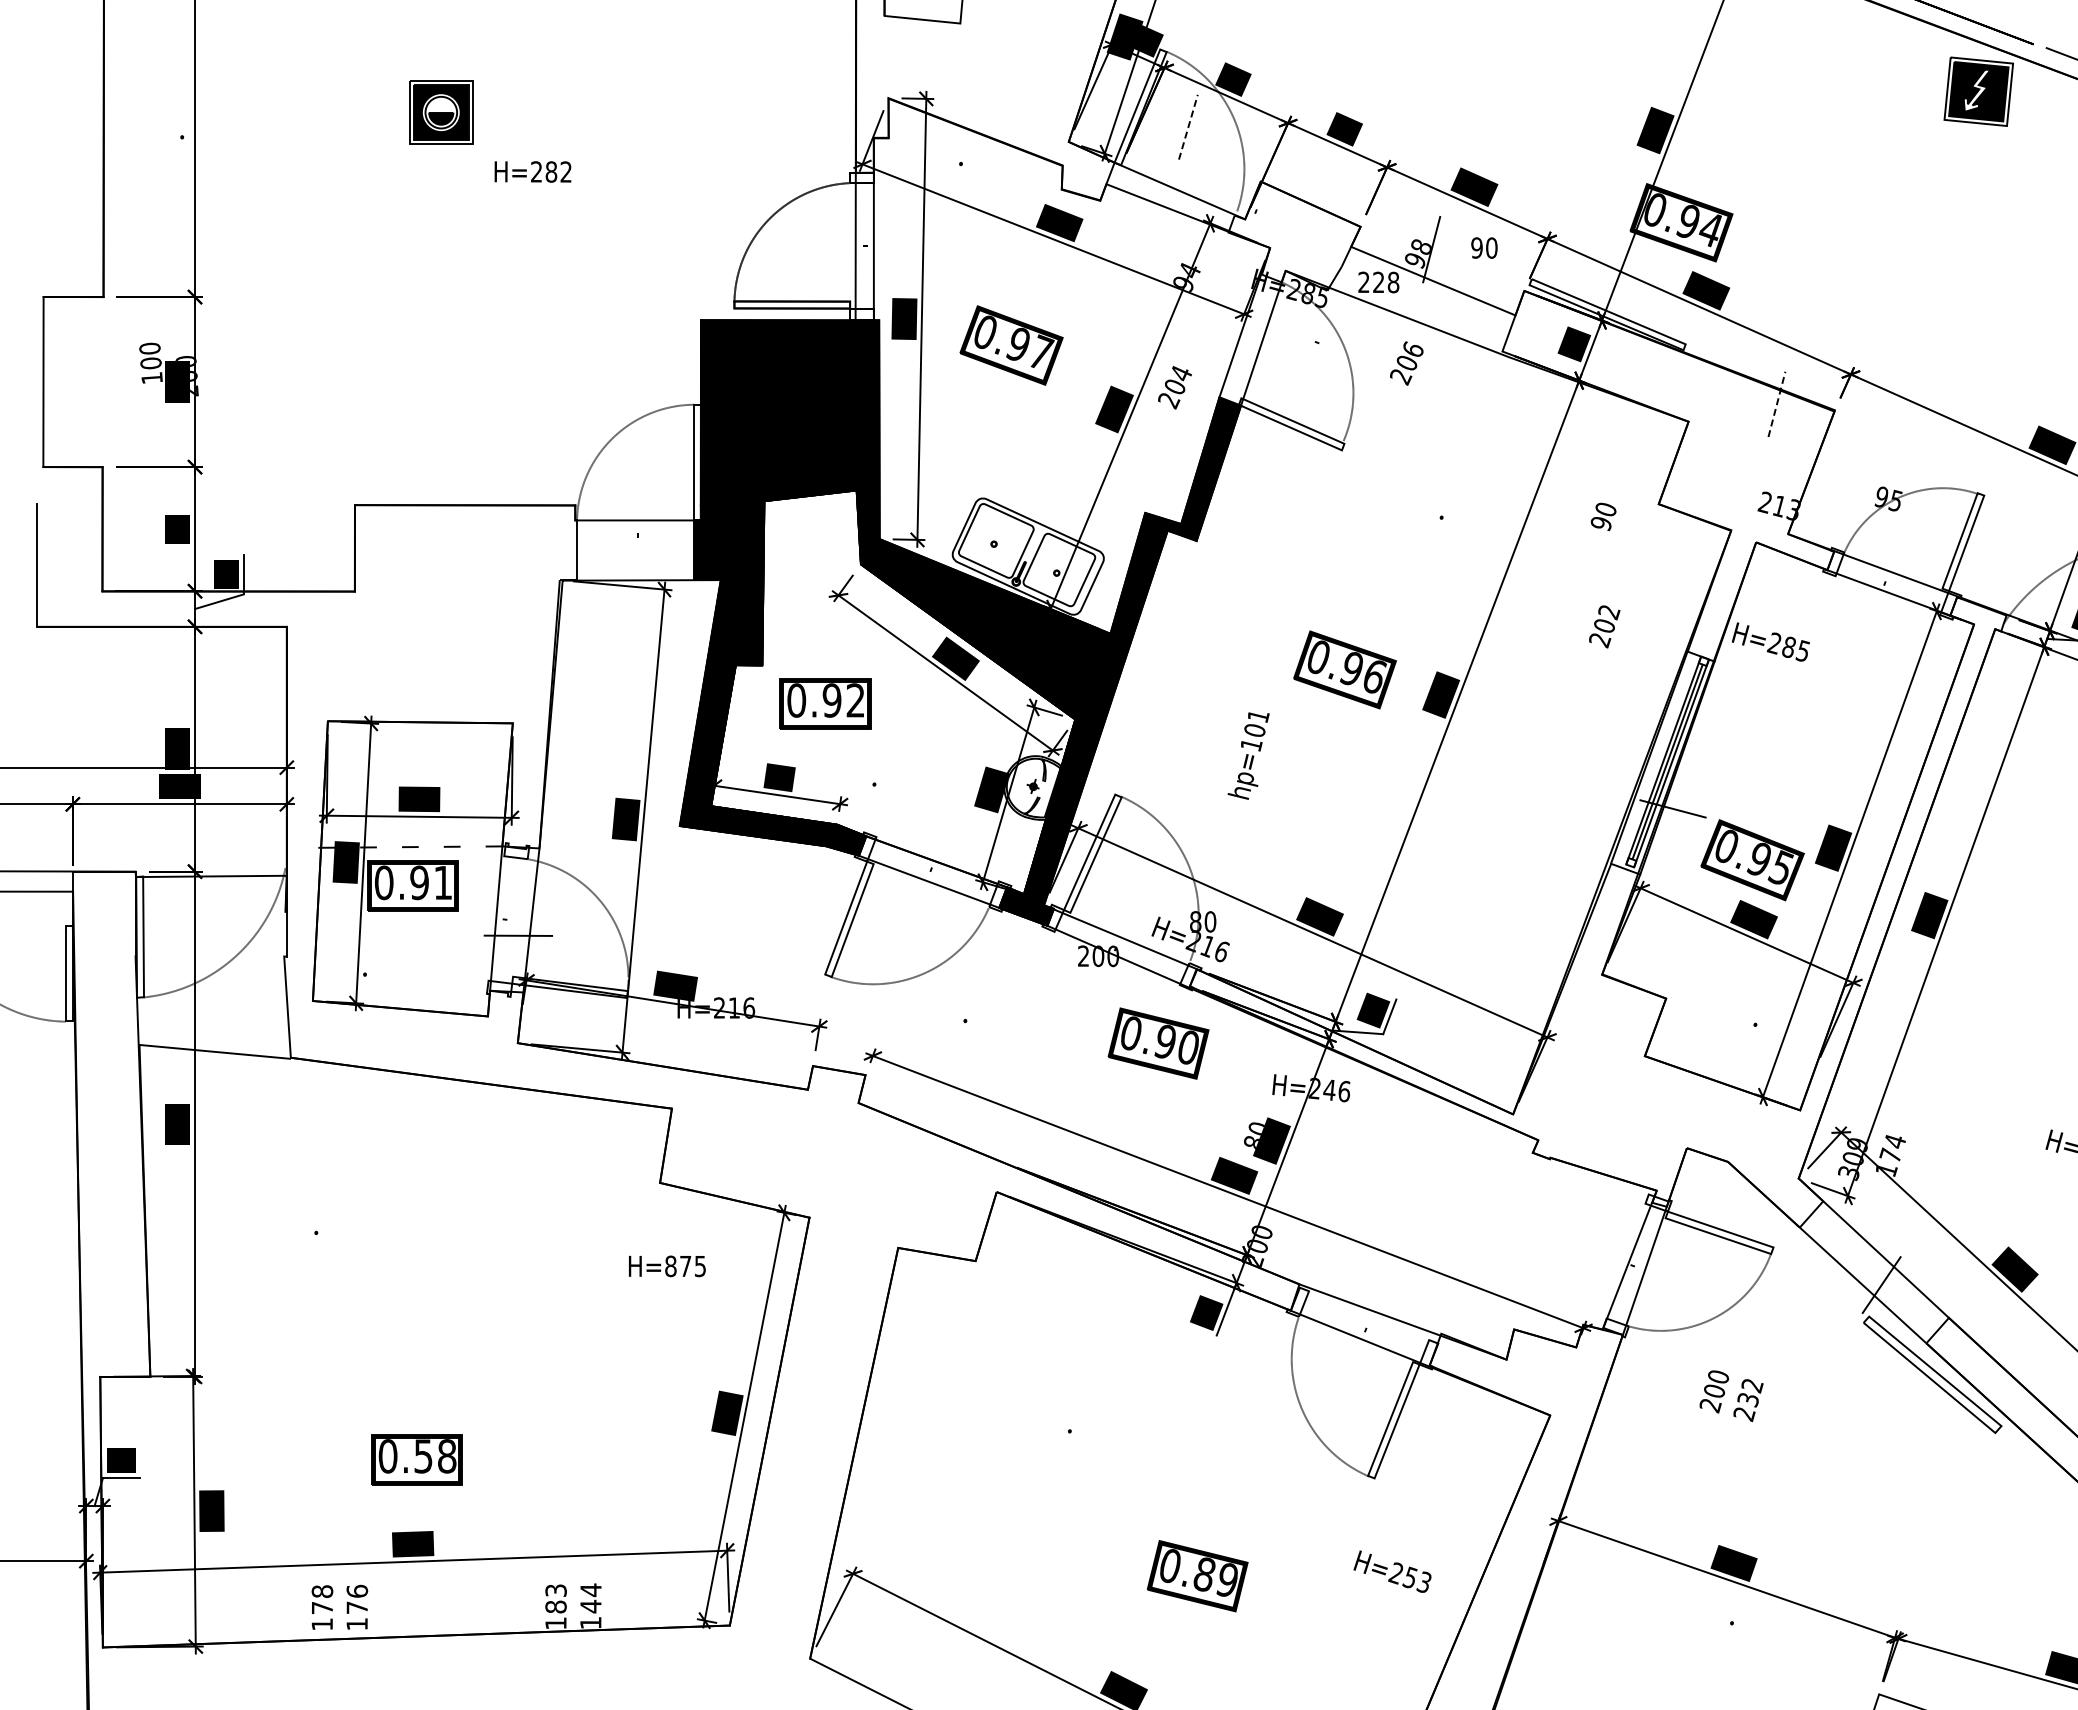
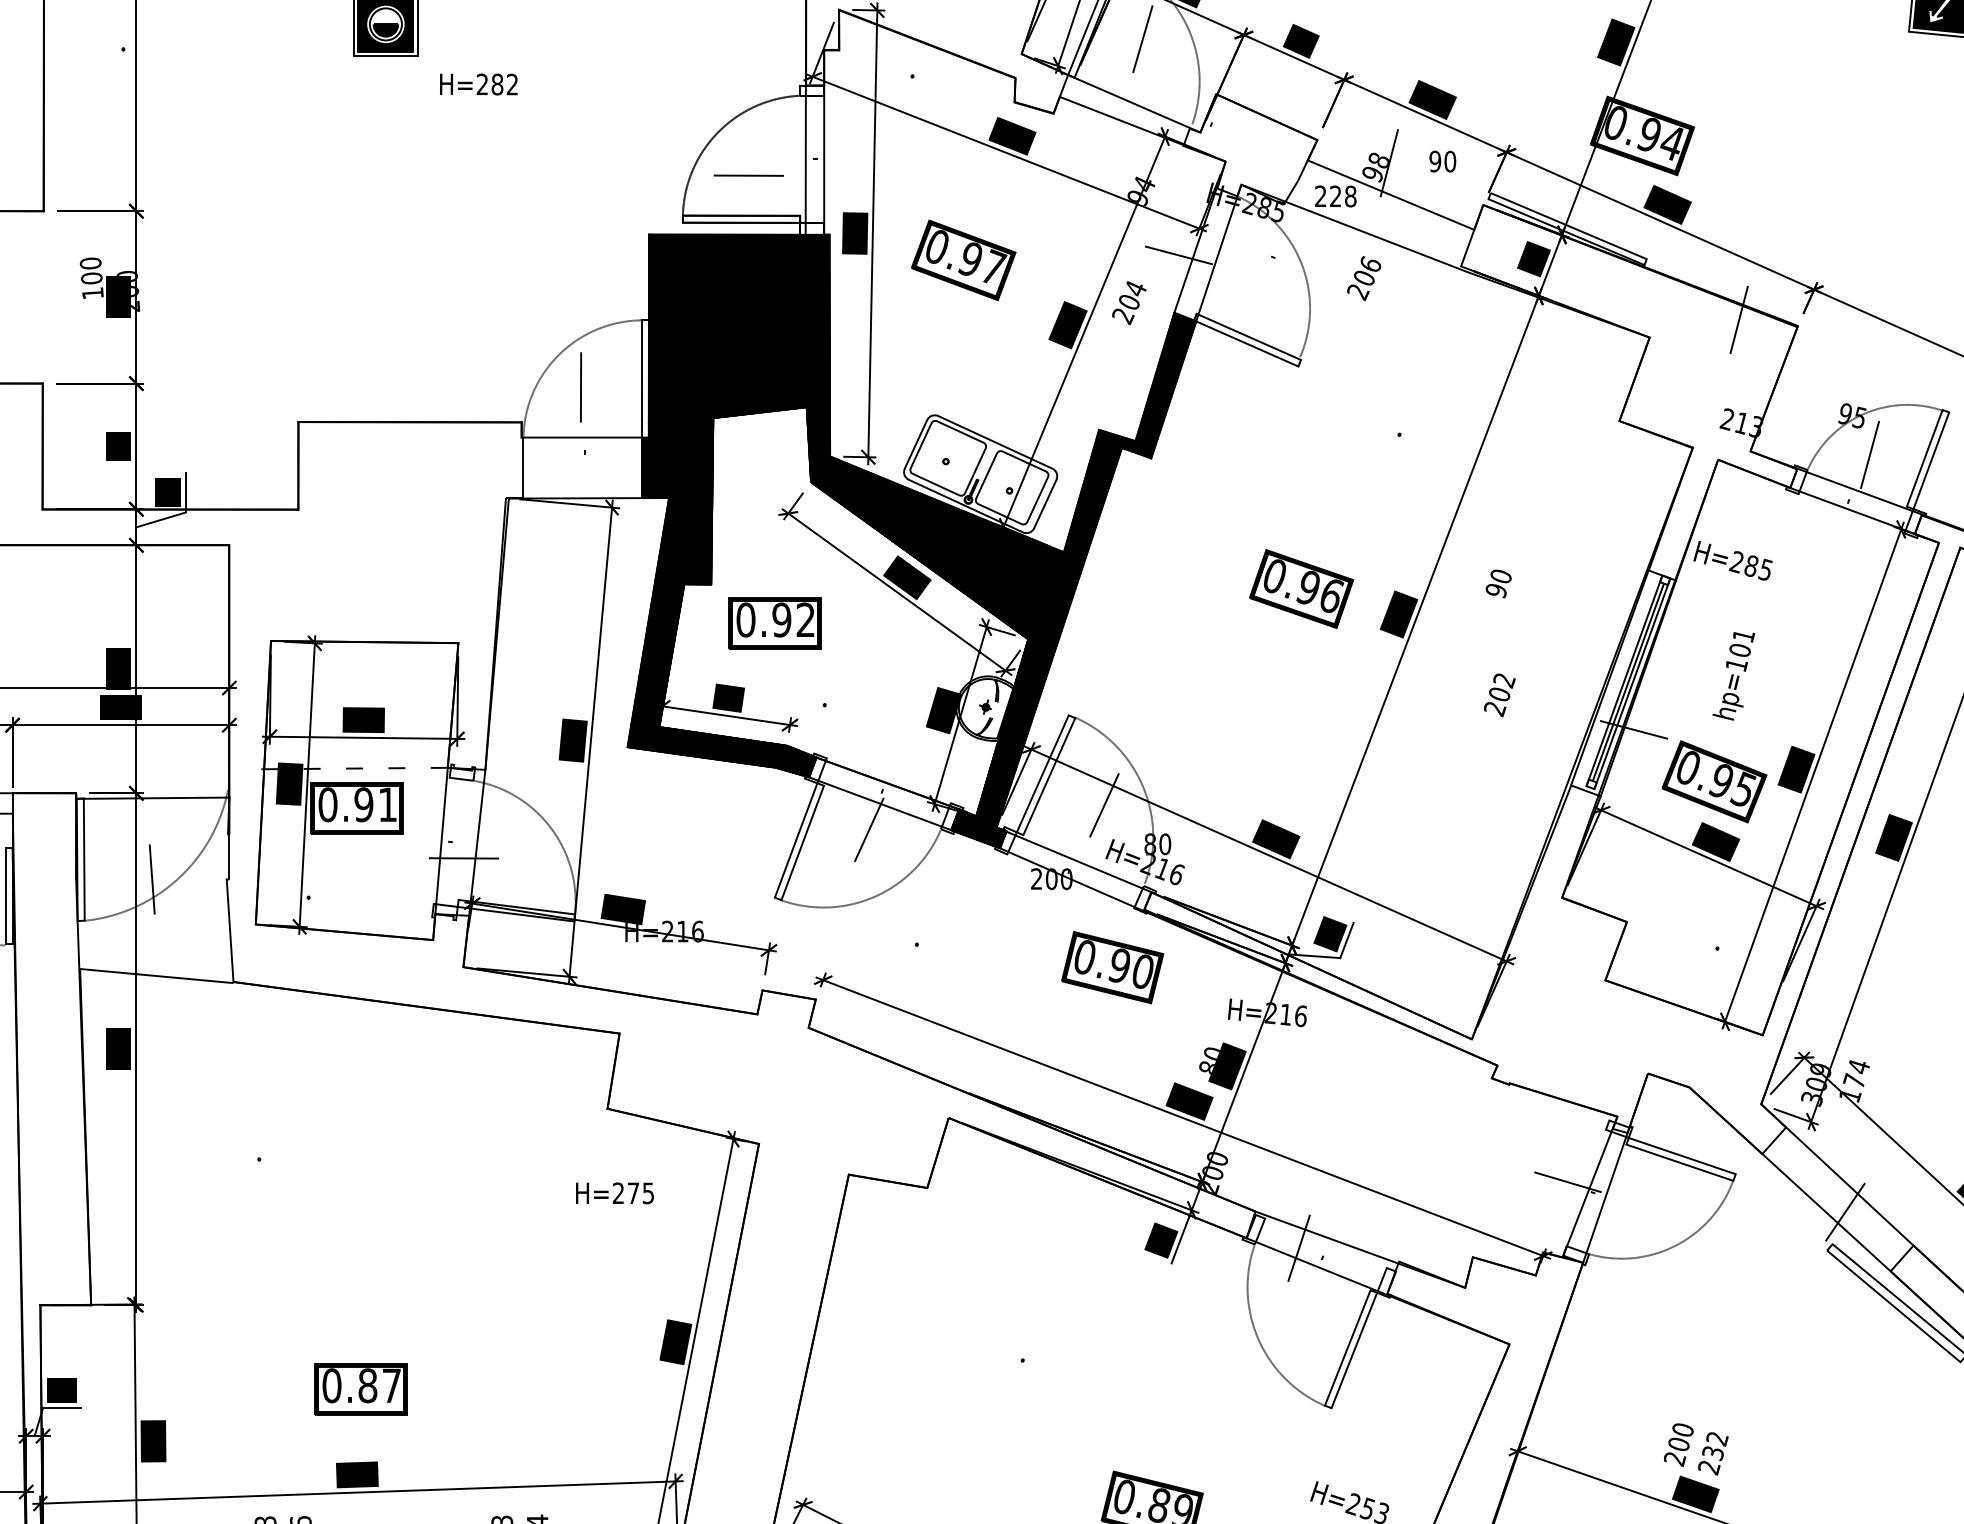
line: (1188, 127) -> (1142, 39), dashed -> solid
line: (799, 261) -> (748, 175), added
line: (1223, 340) -> (1178, 255), added
line: (1776, 404) -> (1738, 320), dashed -> solid
line: (633, 470) -> (580, 386), added
line: (1905, 537) -> (1869, 454), added
text: (1604, 575) -> (1499, 643), moved
text: (1248, 755) -> (1733, 675), moved
line: (1150, 883) -> (1104, 805), added
line: (918, 907) -> (869, 829), added
line: (210, 956) -> (152, 879), added
text: (1329, 1089) -> (1285, 1014), H=246 -> H=216
line: (1607, 1255) -> (1567, 1182), added
text: (670, 1266) -> (618, 1193), H=875 -> H=275
line: (1342, 1320) -> (1299, 1248), added
text: (1731, 1396) -> (1696, 1449), moved
text: (435, 1456) -> (380, 1385), 0.58 -> 0.87

